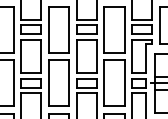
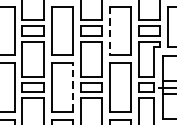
line: (104, 30) -> (110, 32), solid -> dashed
line: (69, 82) -> (73, 86), solid -> dashed

